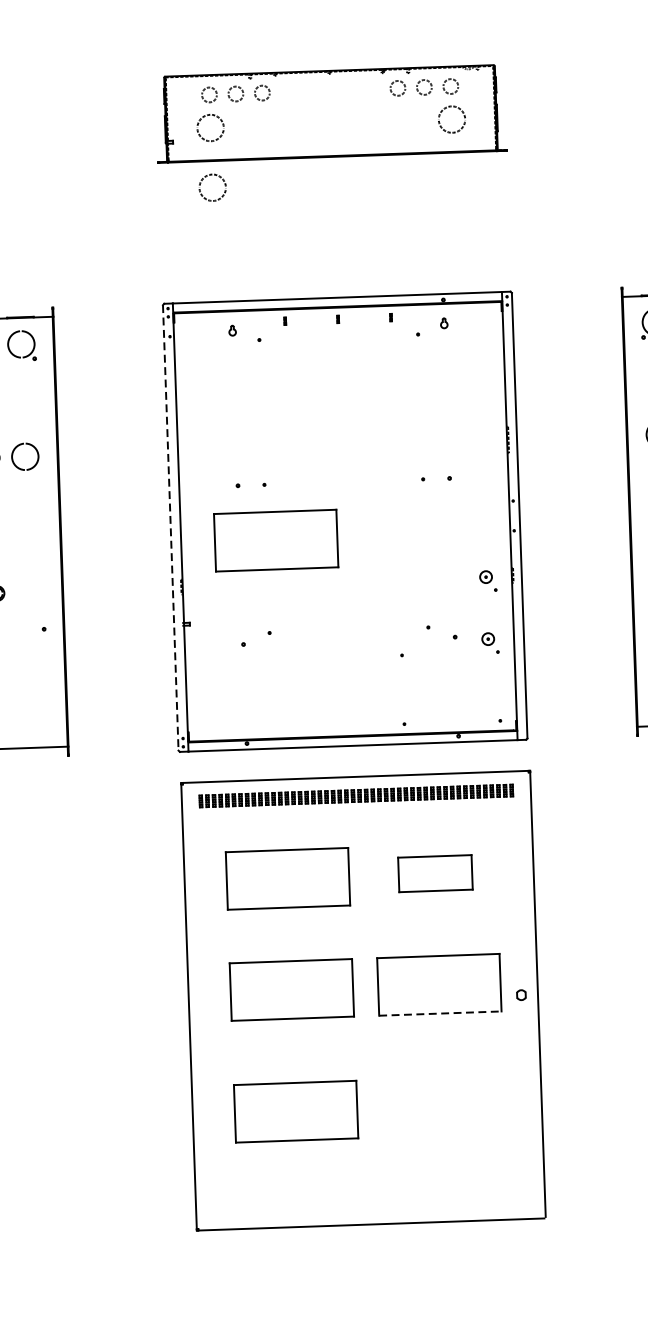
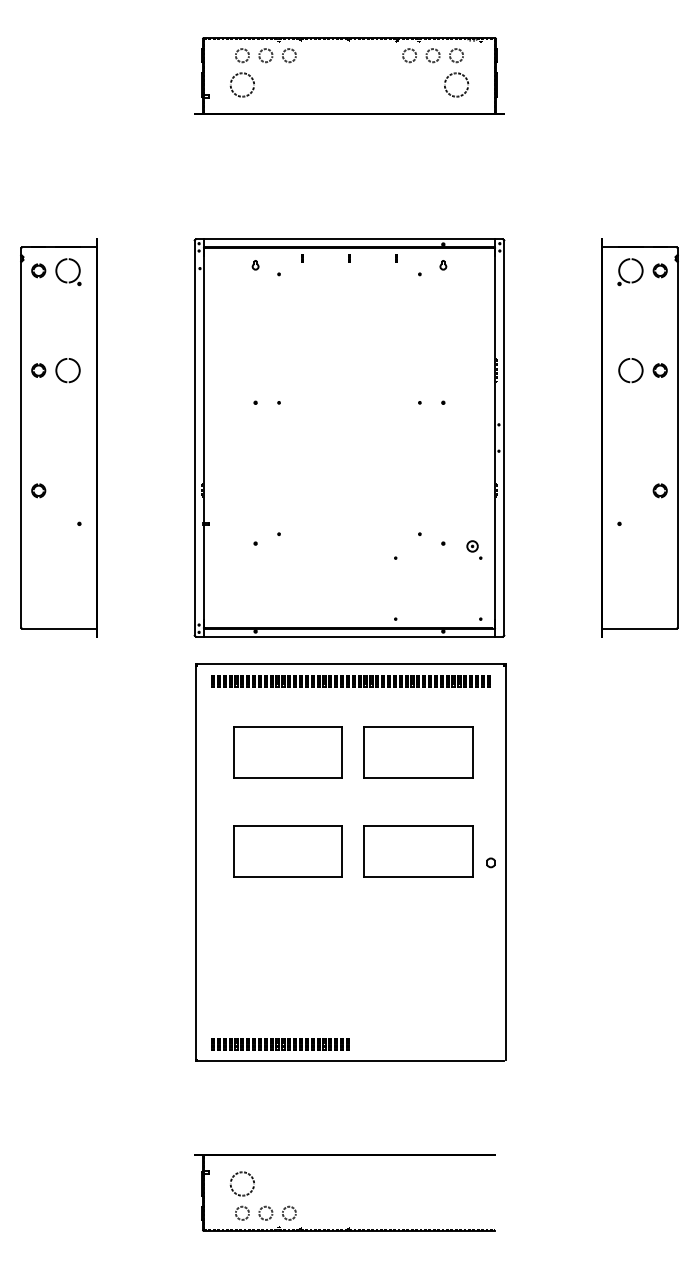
part: (201, 184) -> (232, 134), removed
line: (170, 528) -> (194, 438), dashed -> solid
part: (275, 540) -> (287, 452), removed
part: (488, 580) -> (474, 494), removed
part: (435, 873) -> (418, 752), size x1.67
line: (441, 1013) -> (419, 876), dashed -> solid
part: (295, 1112) -> (287, 959), removed
part: (291, 1208) -> (280, 1044), added

